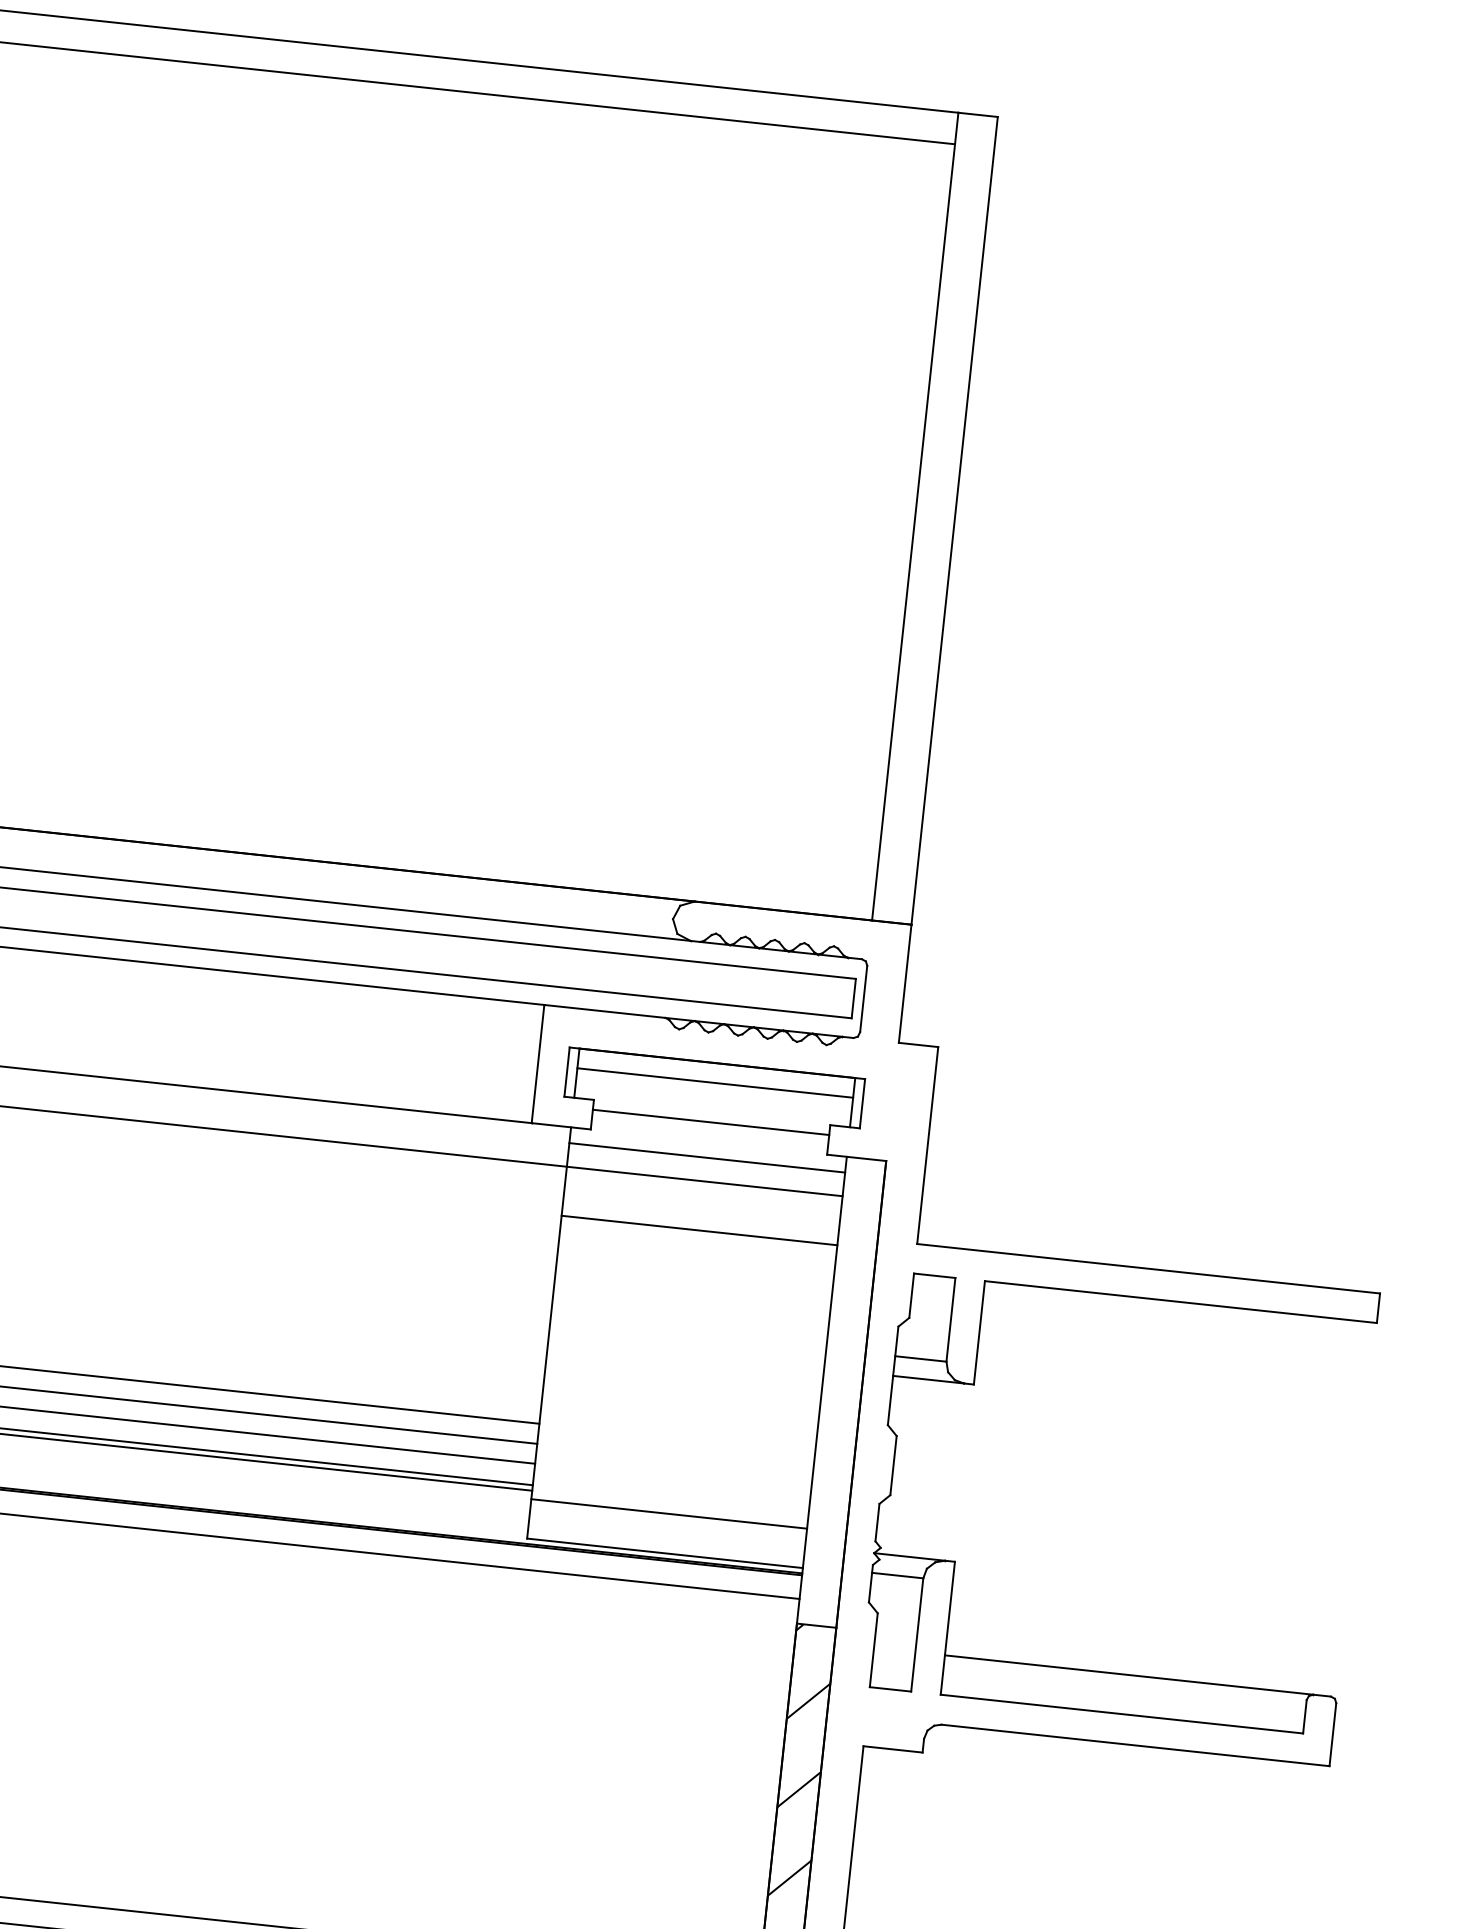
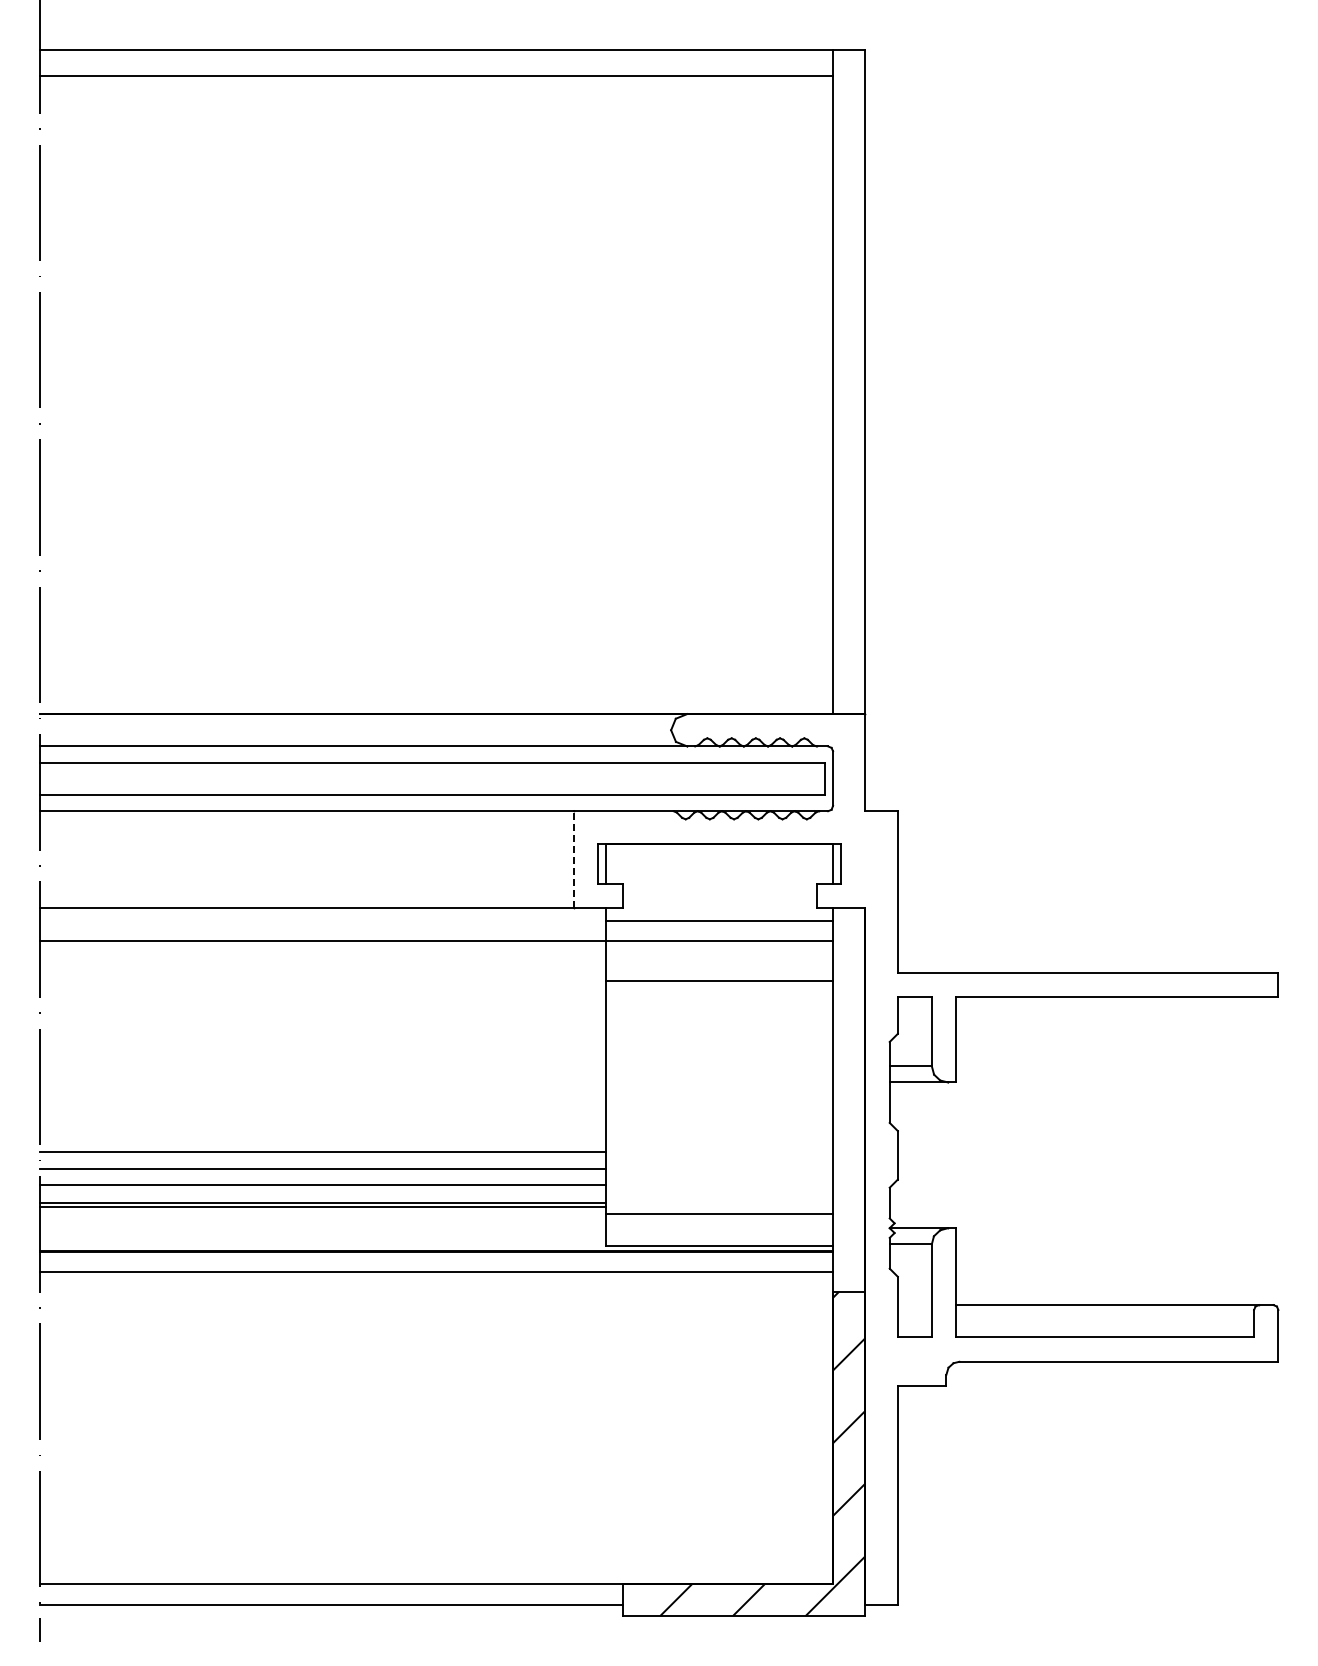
line: (537, 1063) -> (573, 859), solid -> dashed
line: (715, 1082) -> (719, 859), removed
line: (710, 1122) -> (719, 892), removed

